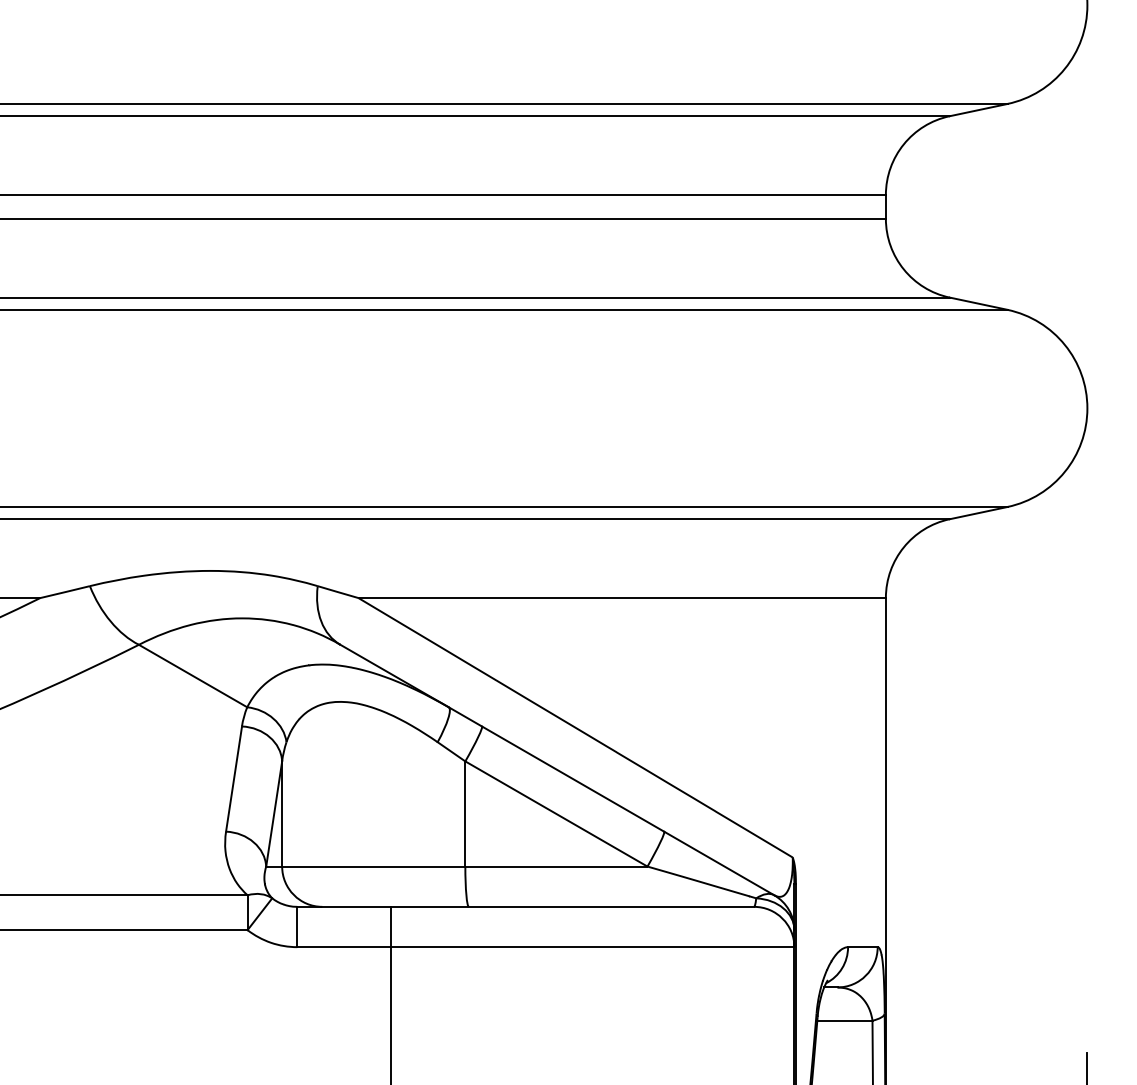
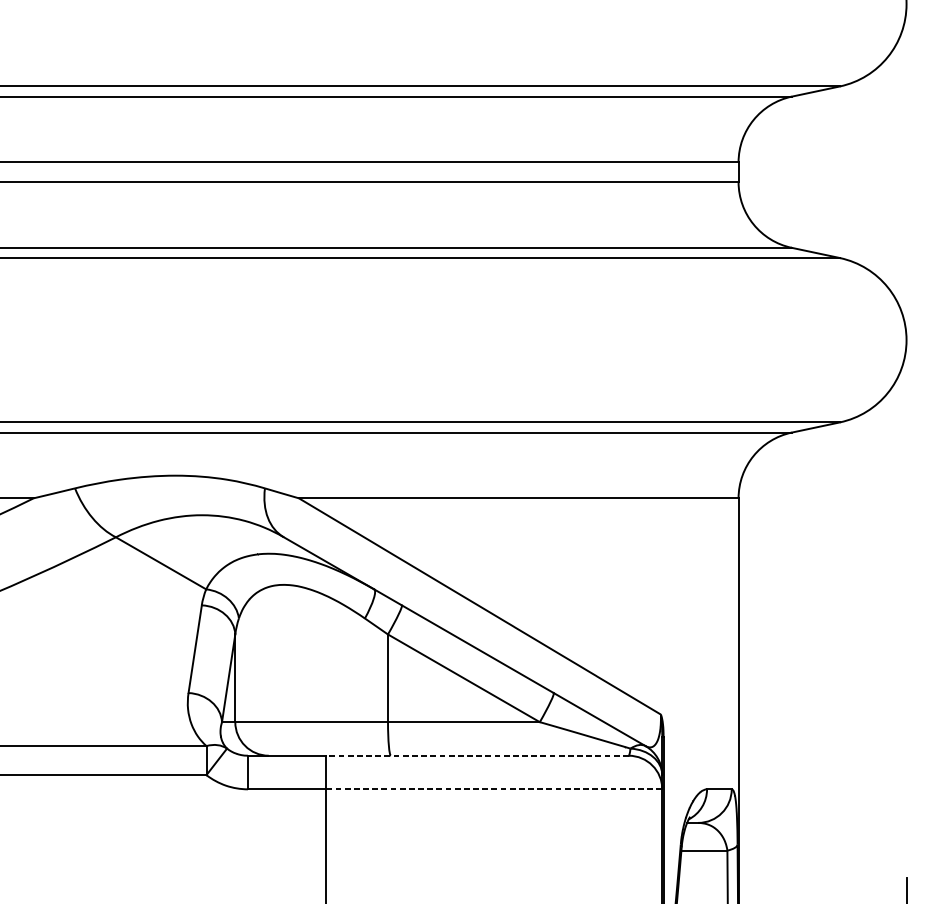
line: (572, 906) -> (477, 755), solid -> dashed
line: (592, 947) -> (494, 789), solid -> dashed

